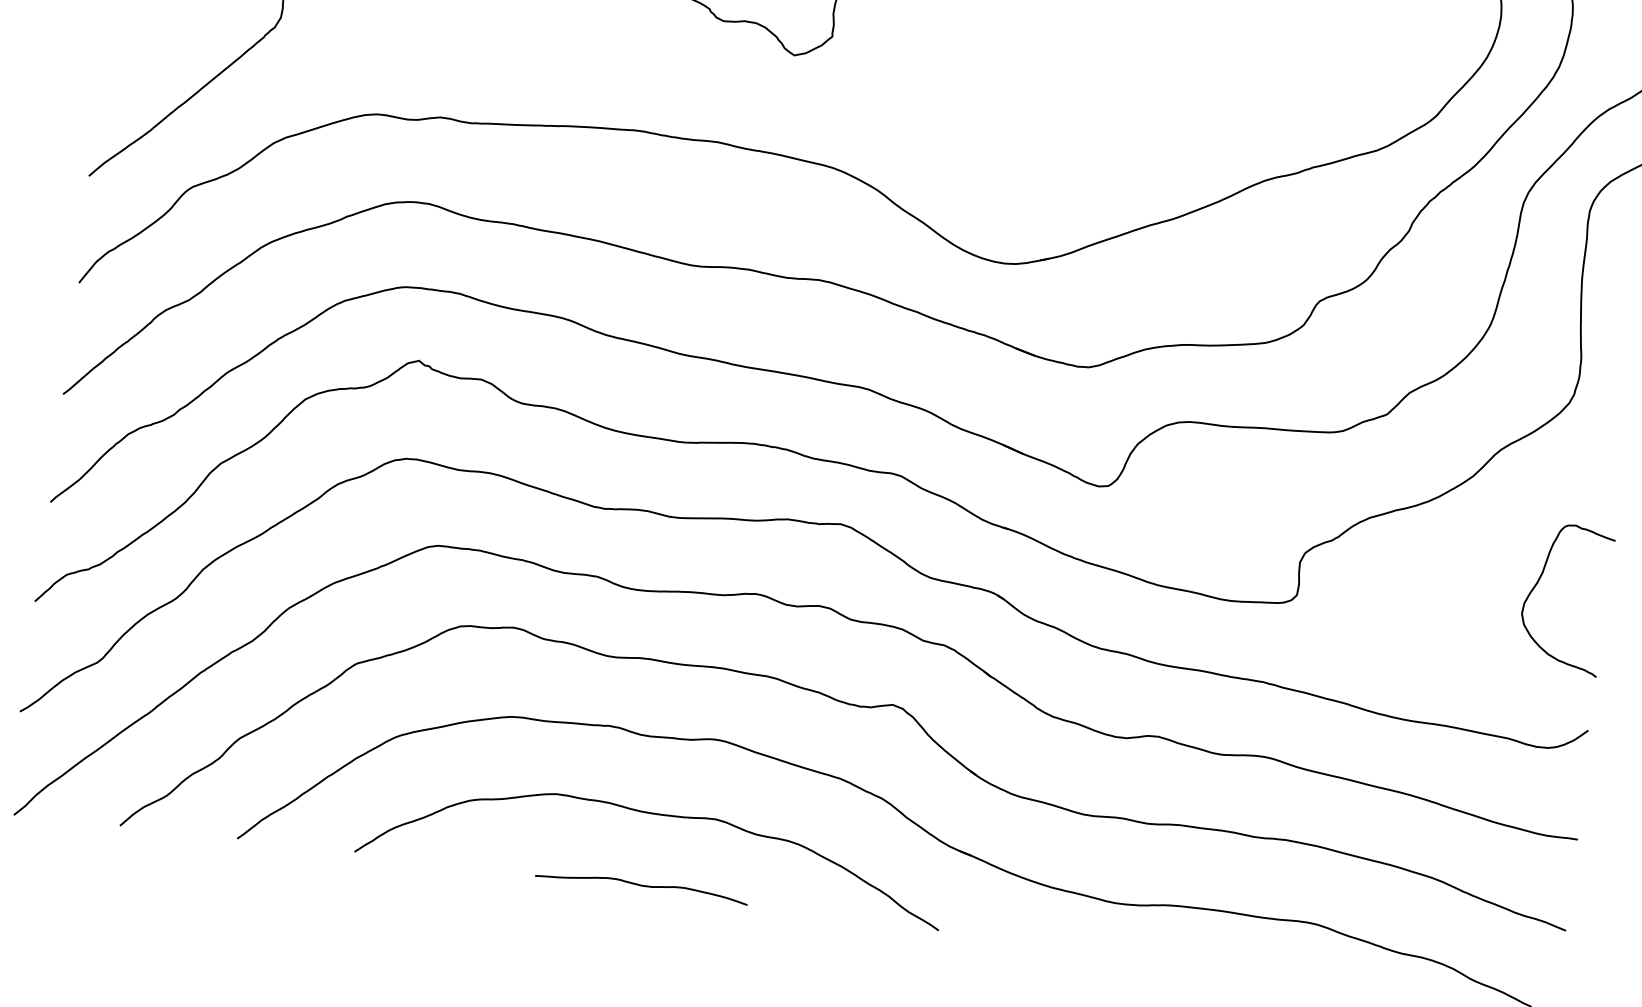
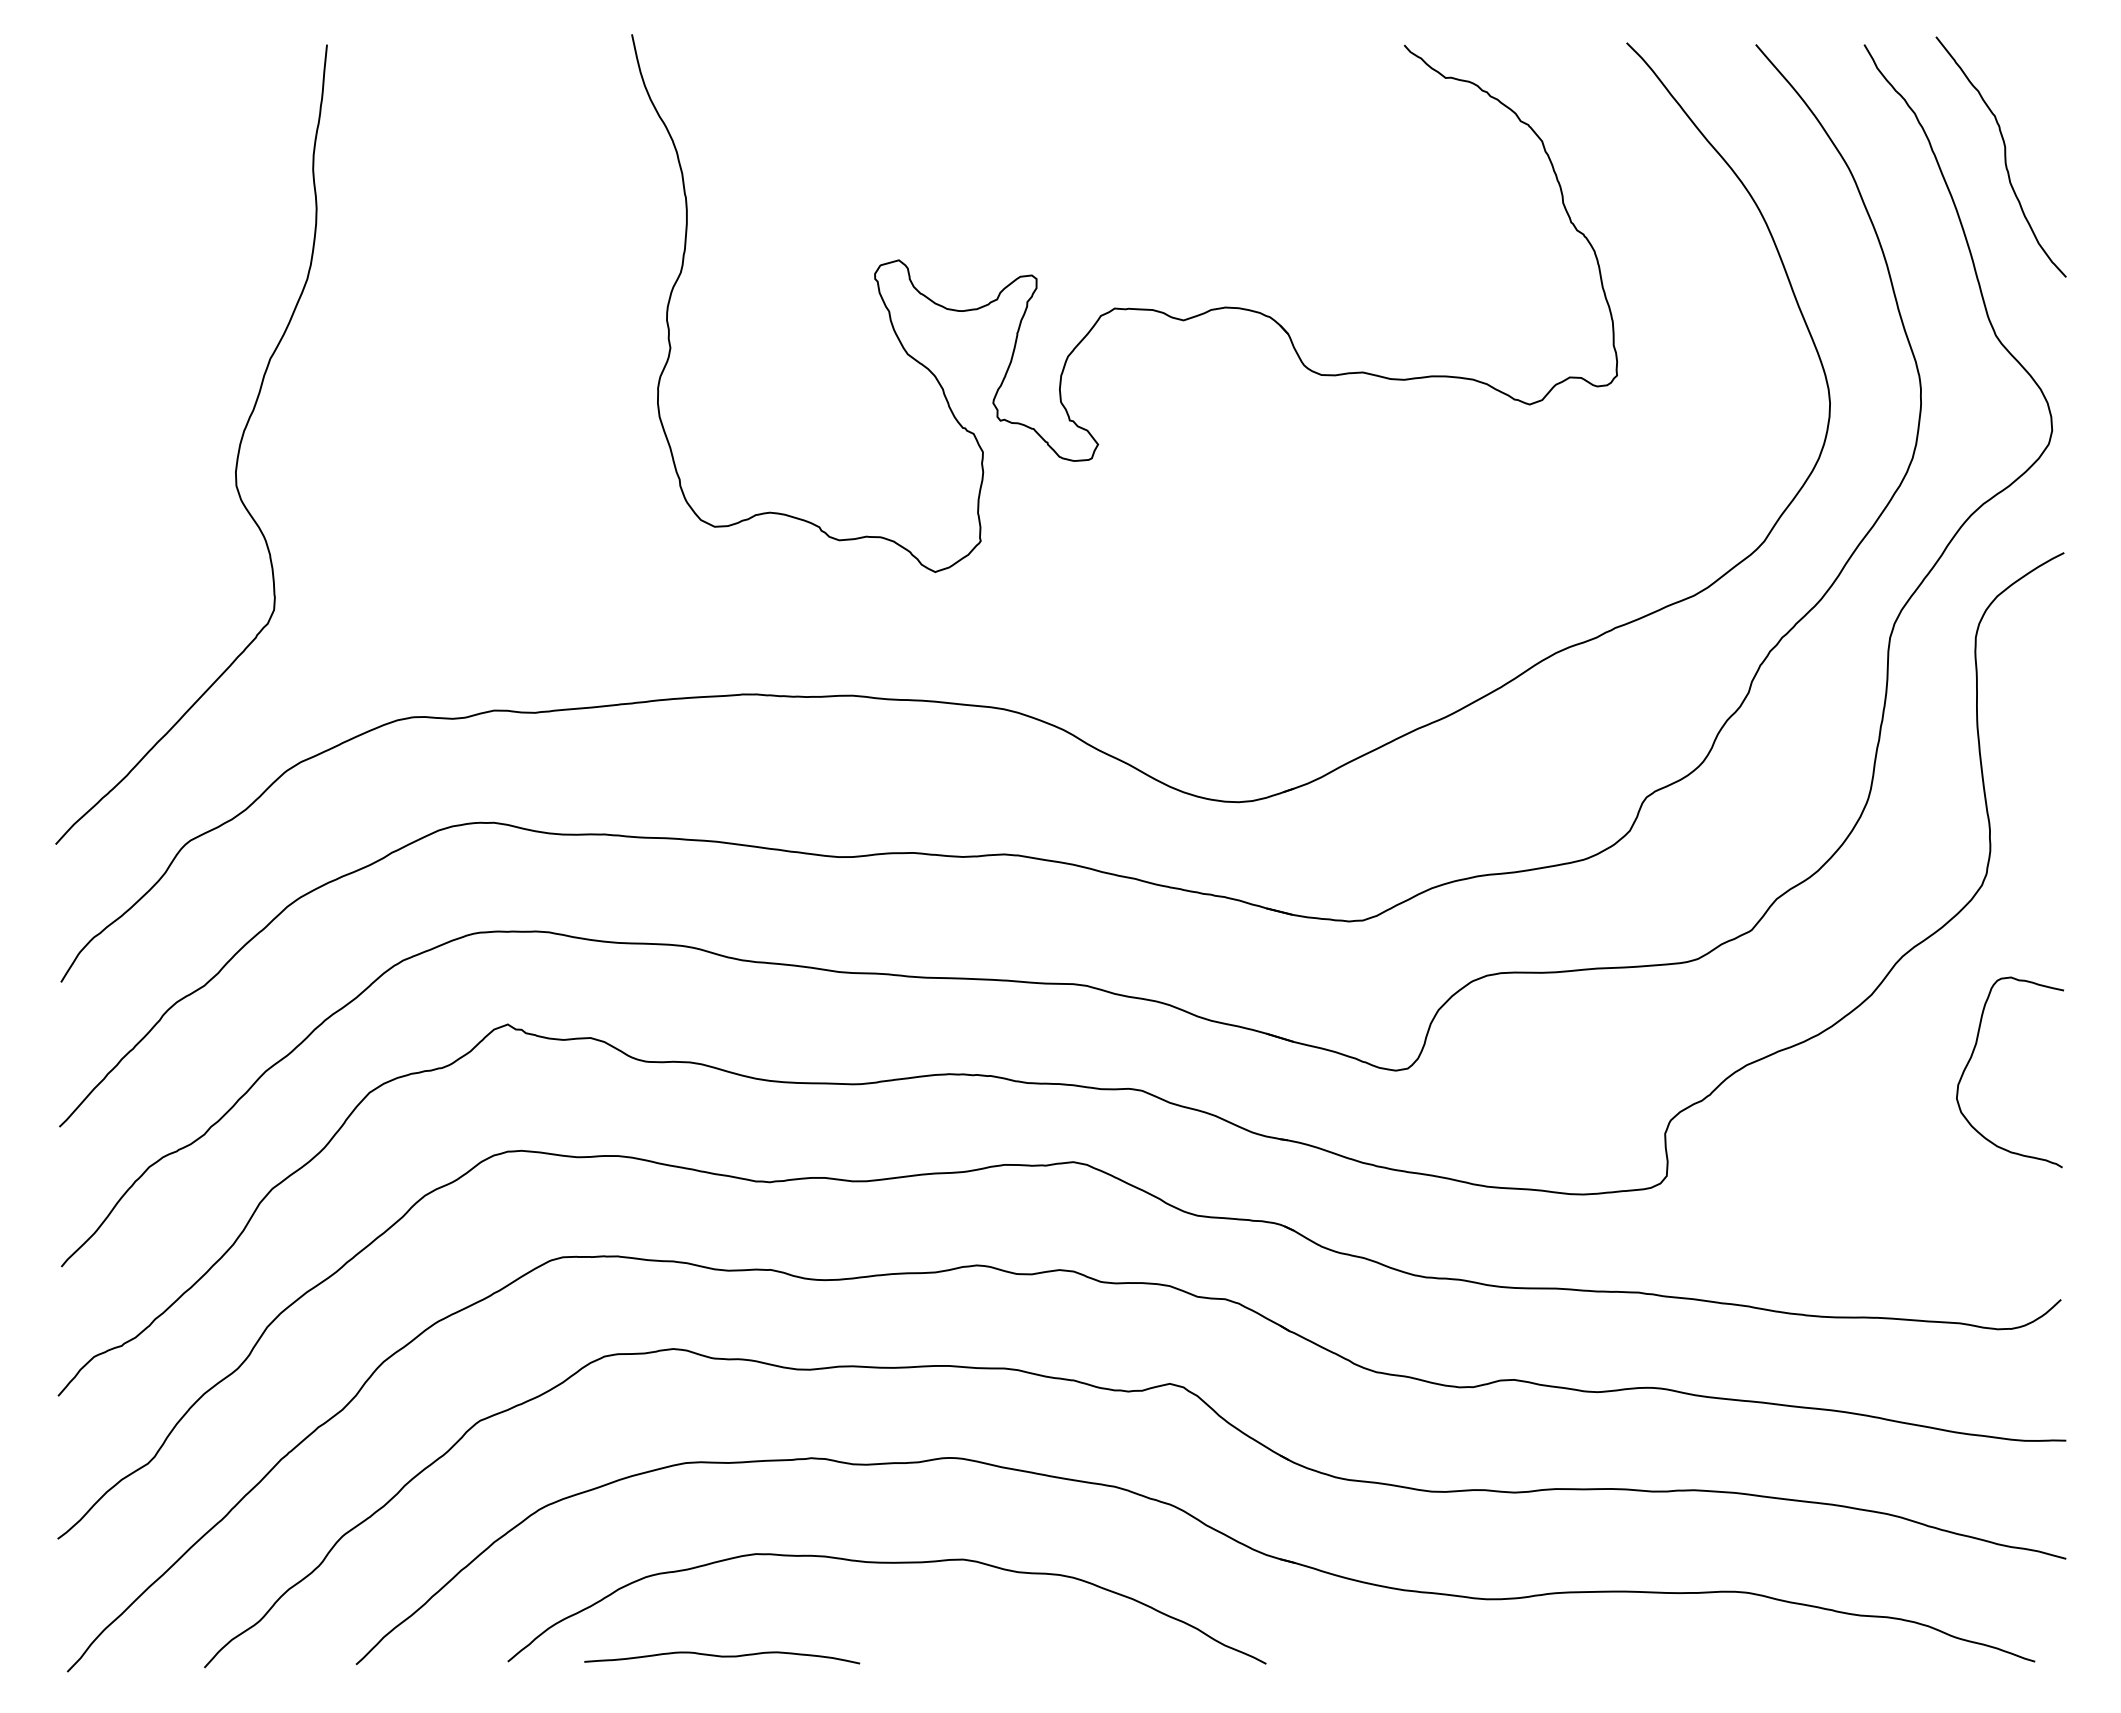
curve: (1539, 581) -> (1973, 1054), moved
curve: (642, 886) -> (722, 1657), moved

